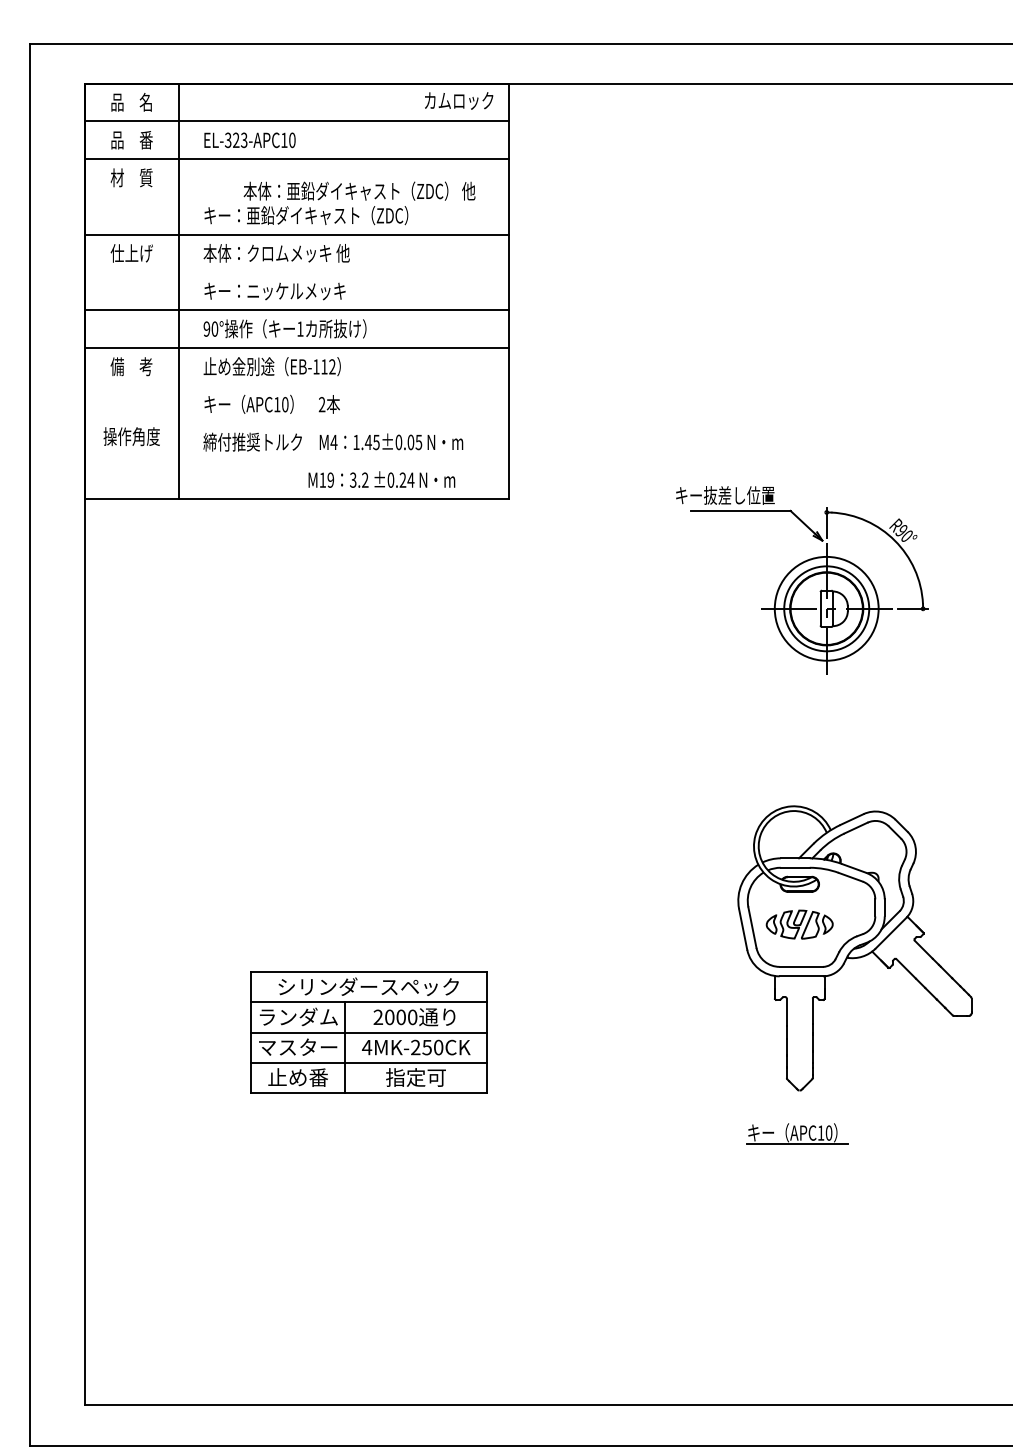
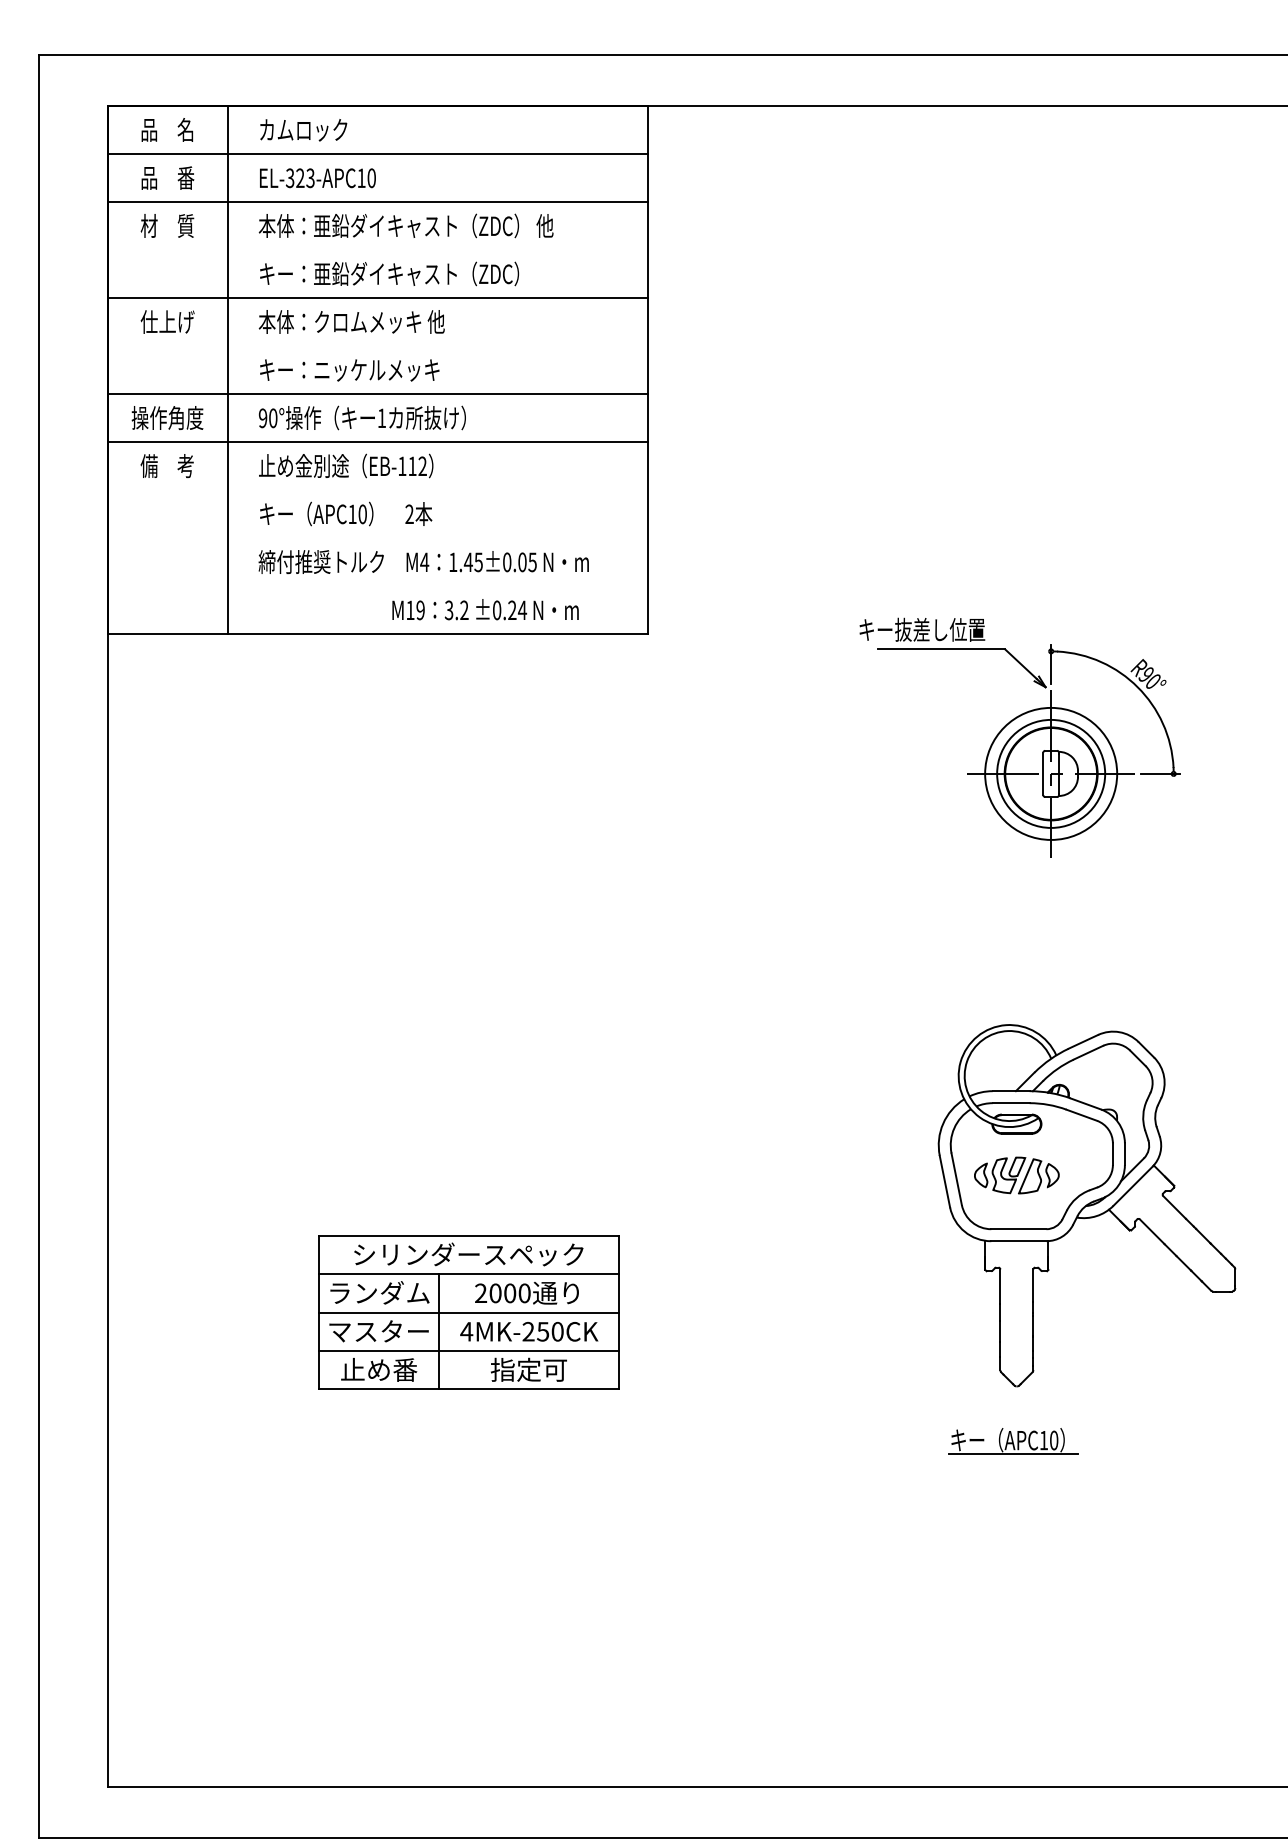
text: (458, 101) -> (303, 130), moved
text: (359, 190) -> (405, 225), moved
text: (131, 436) -> (167, 417), moved

